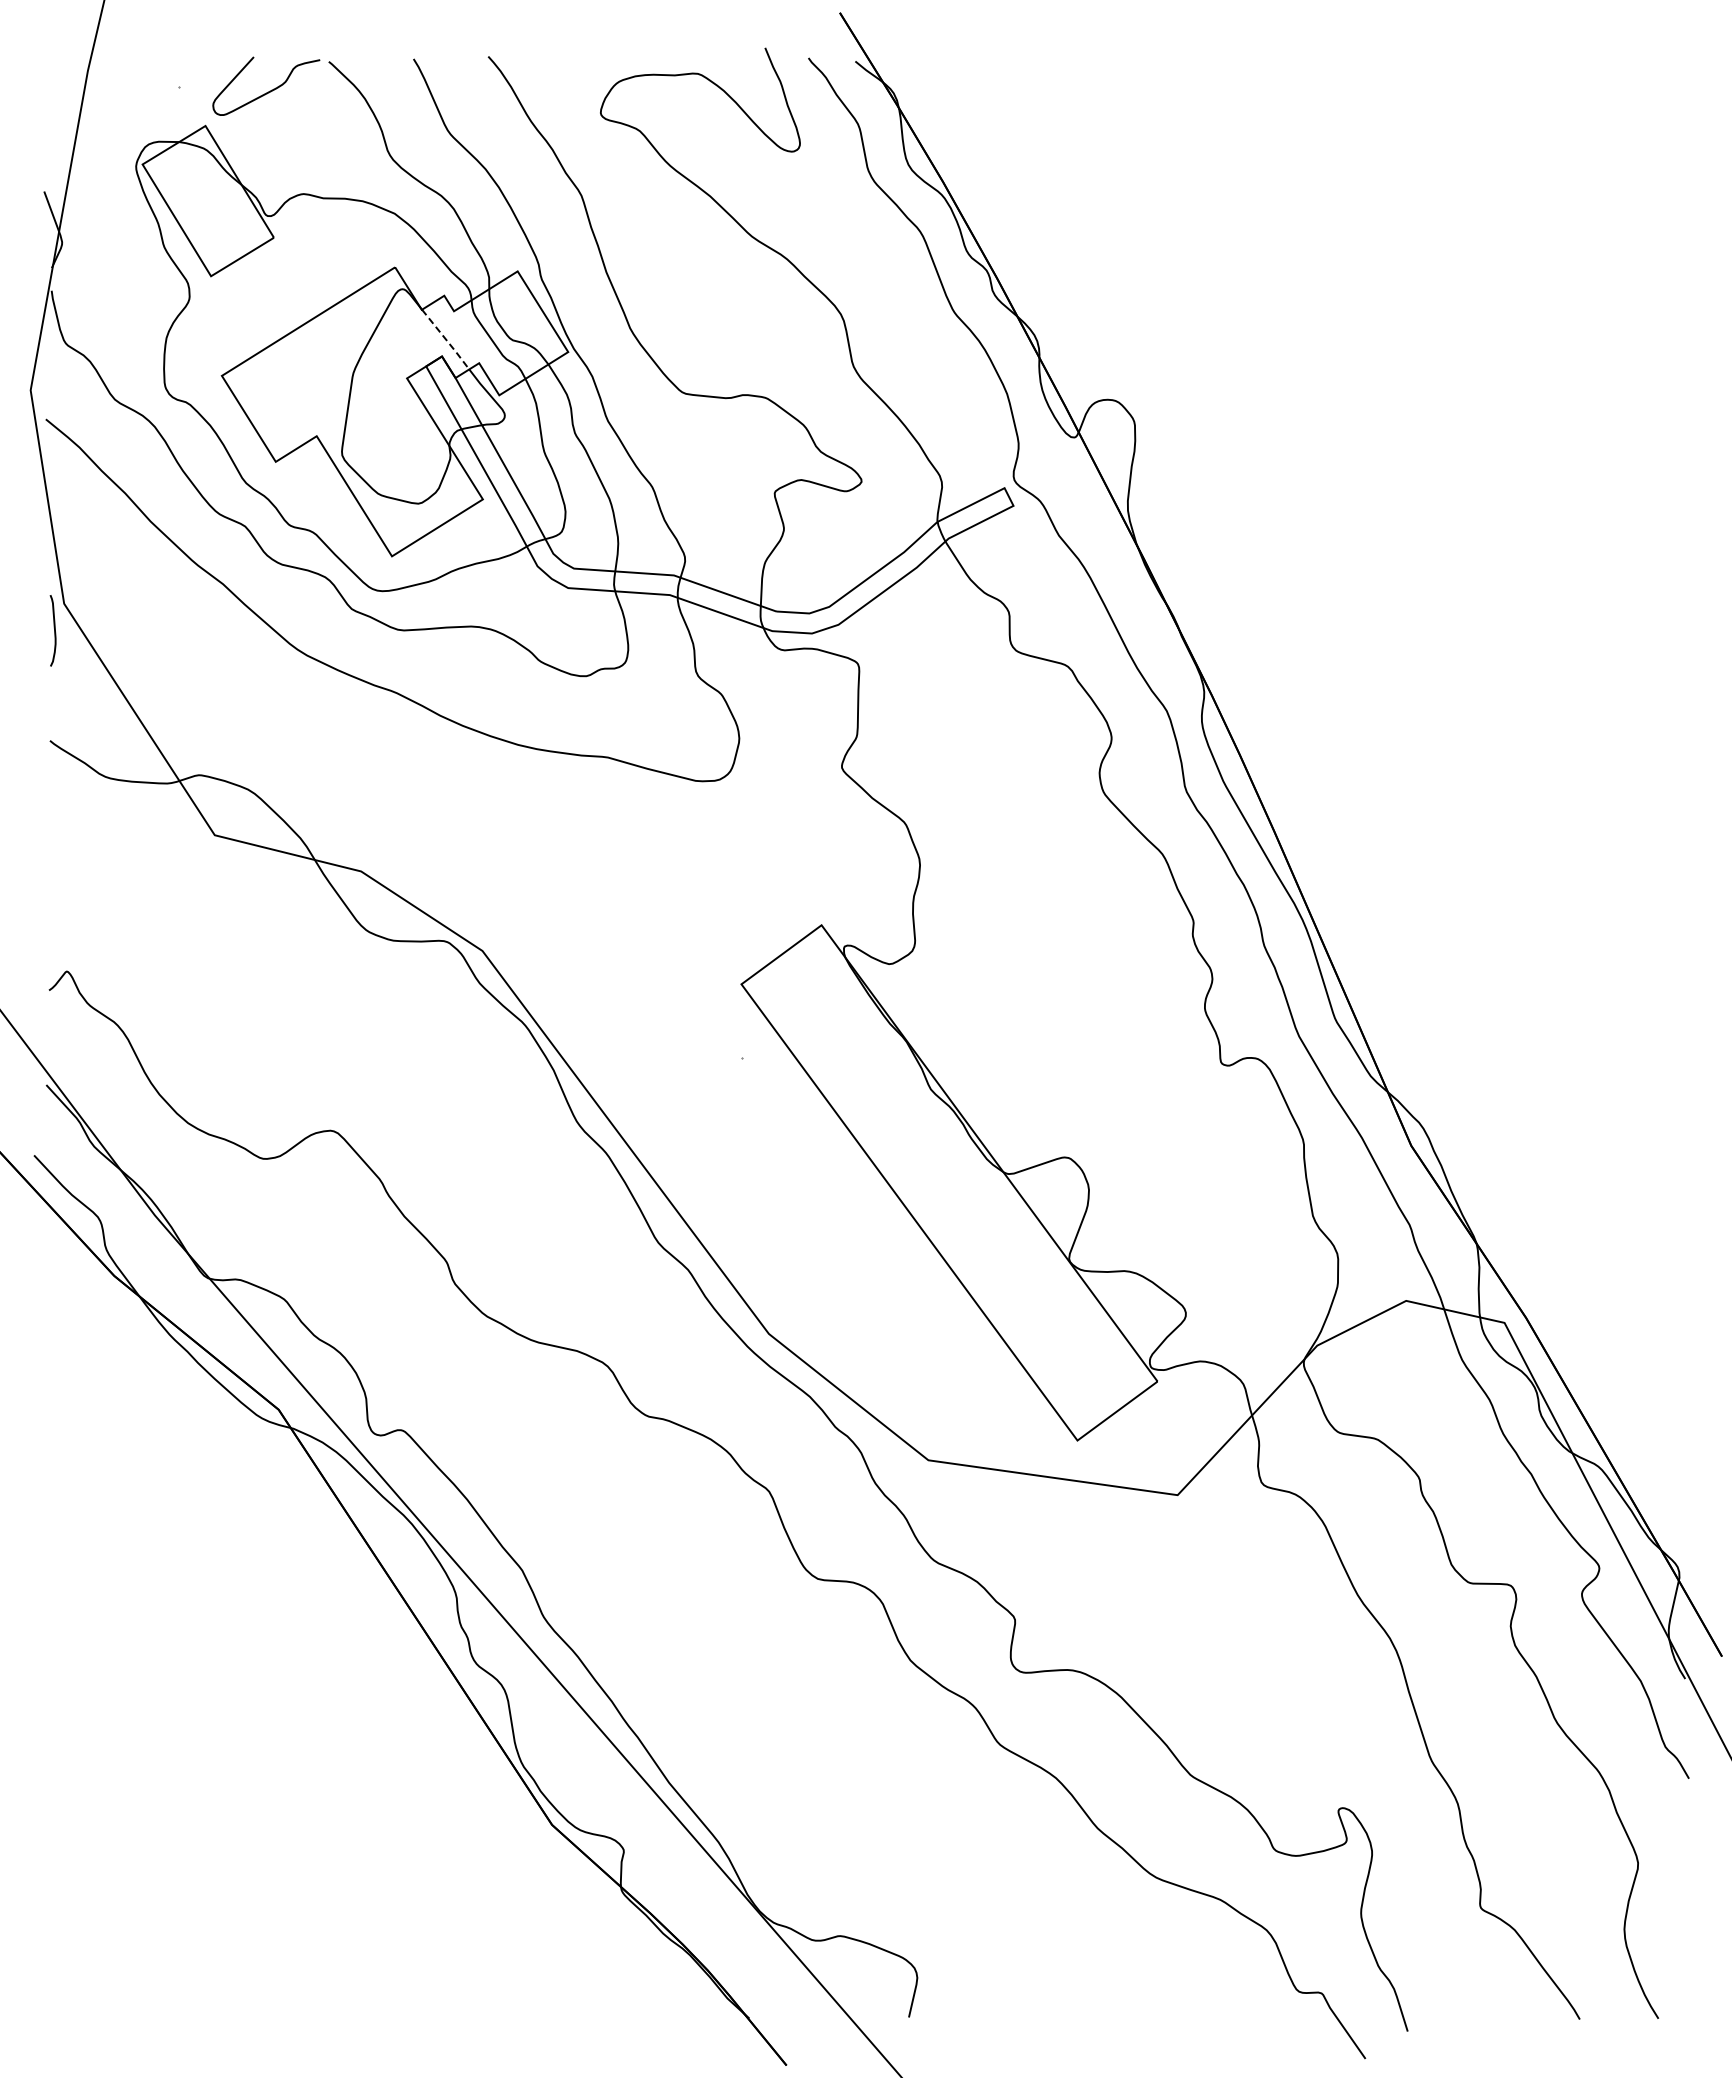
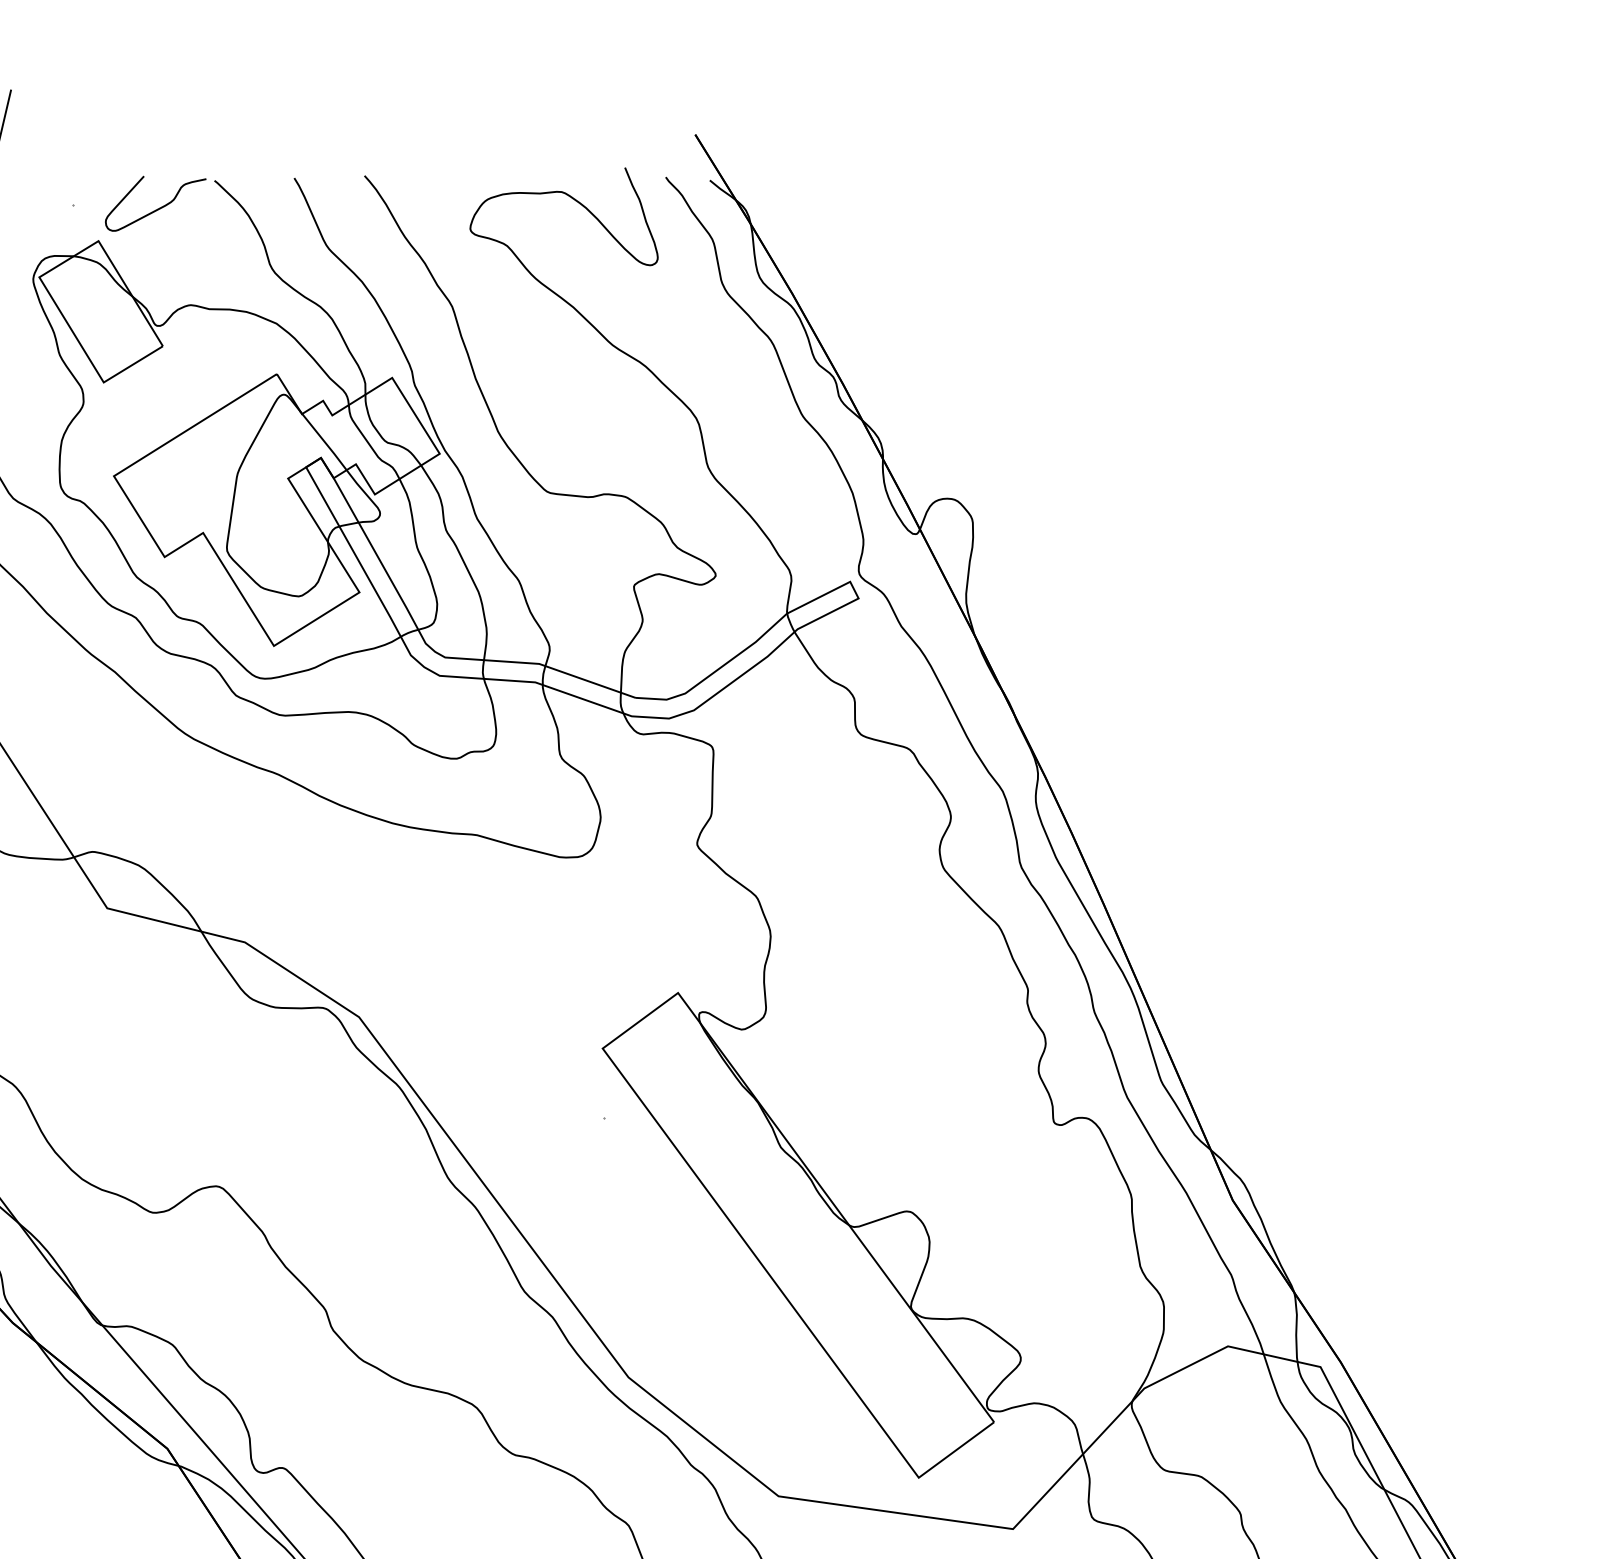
line: (446, 339) -> (325, 441), dashed -> solid

